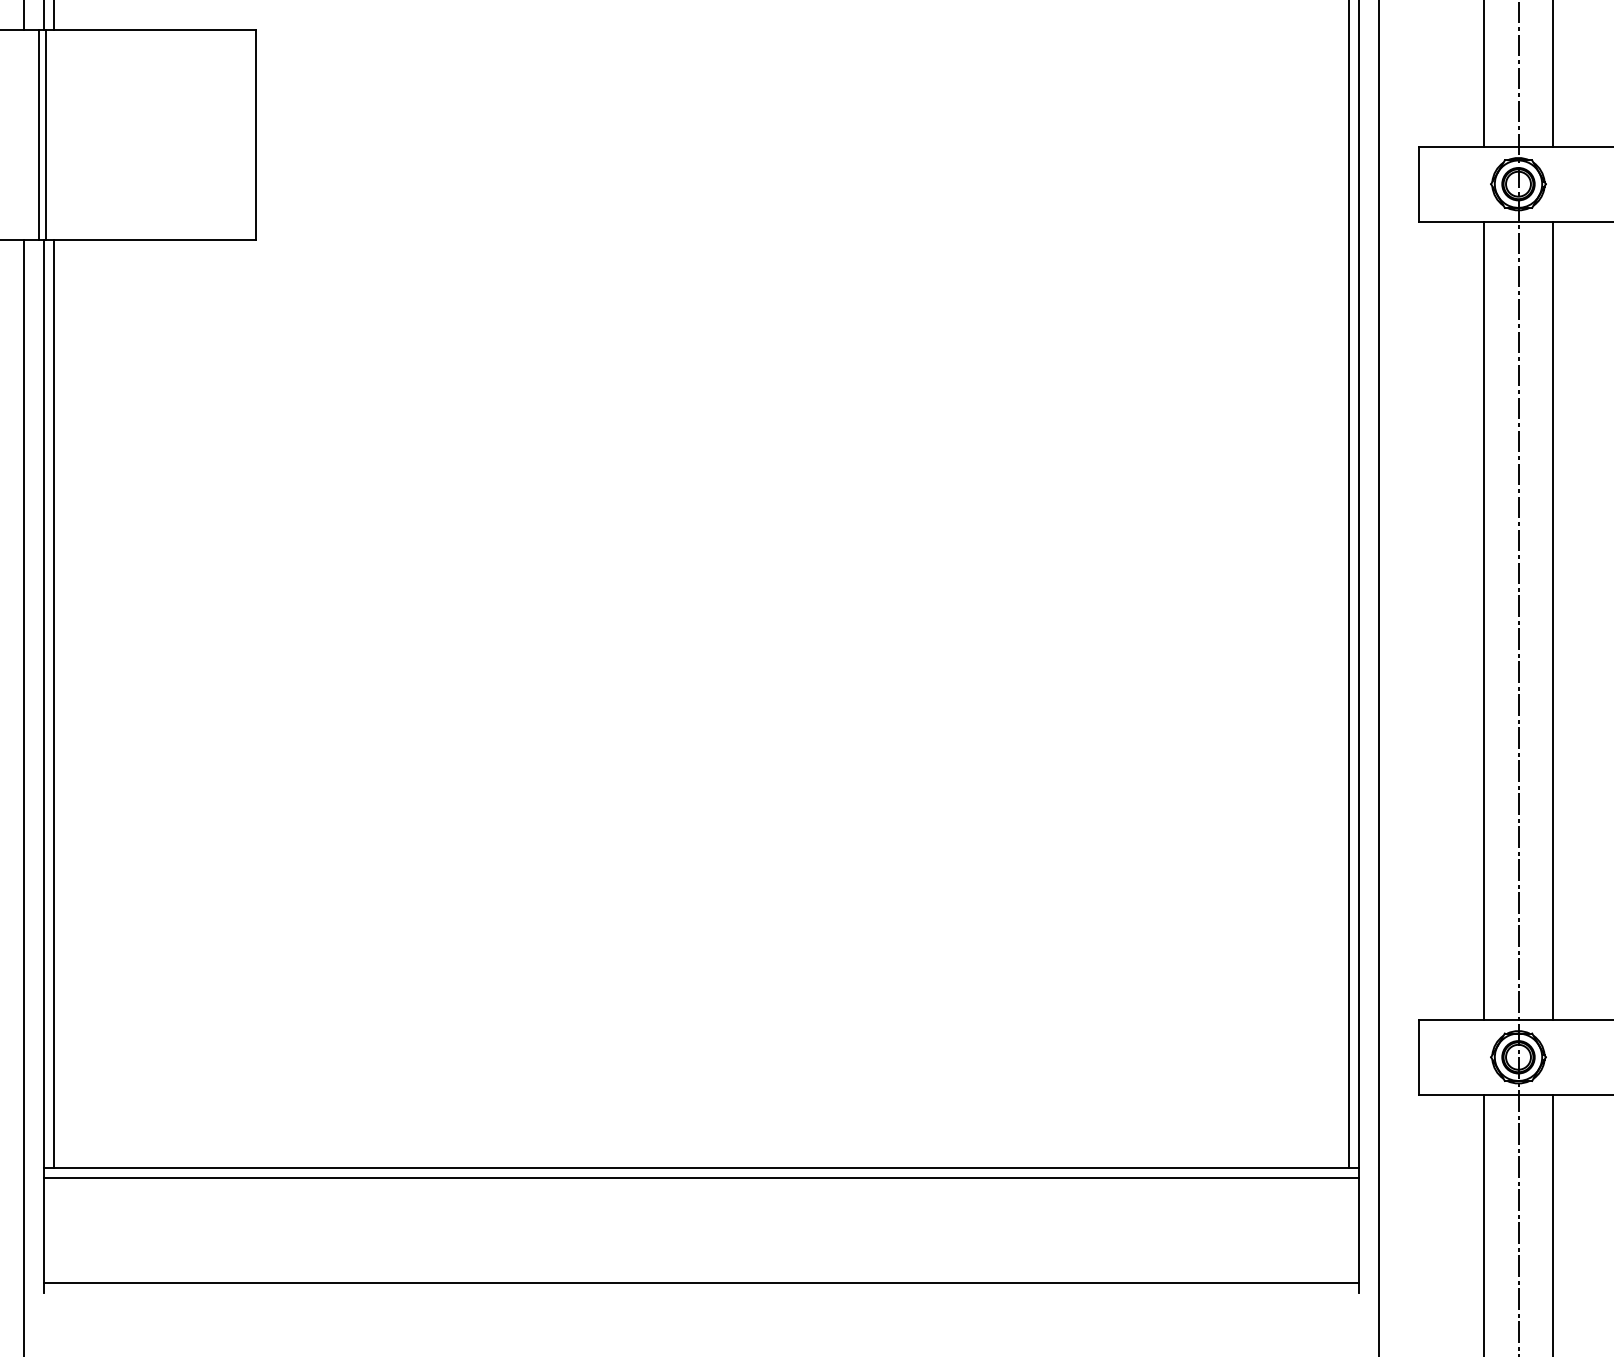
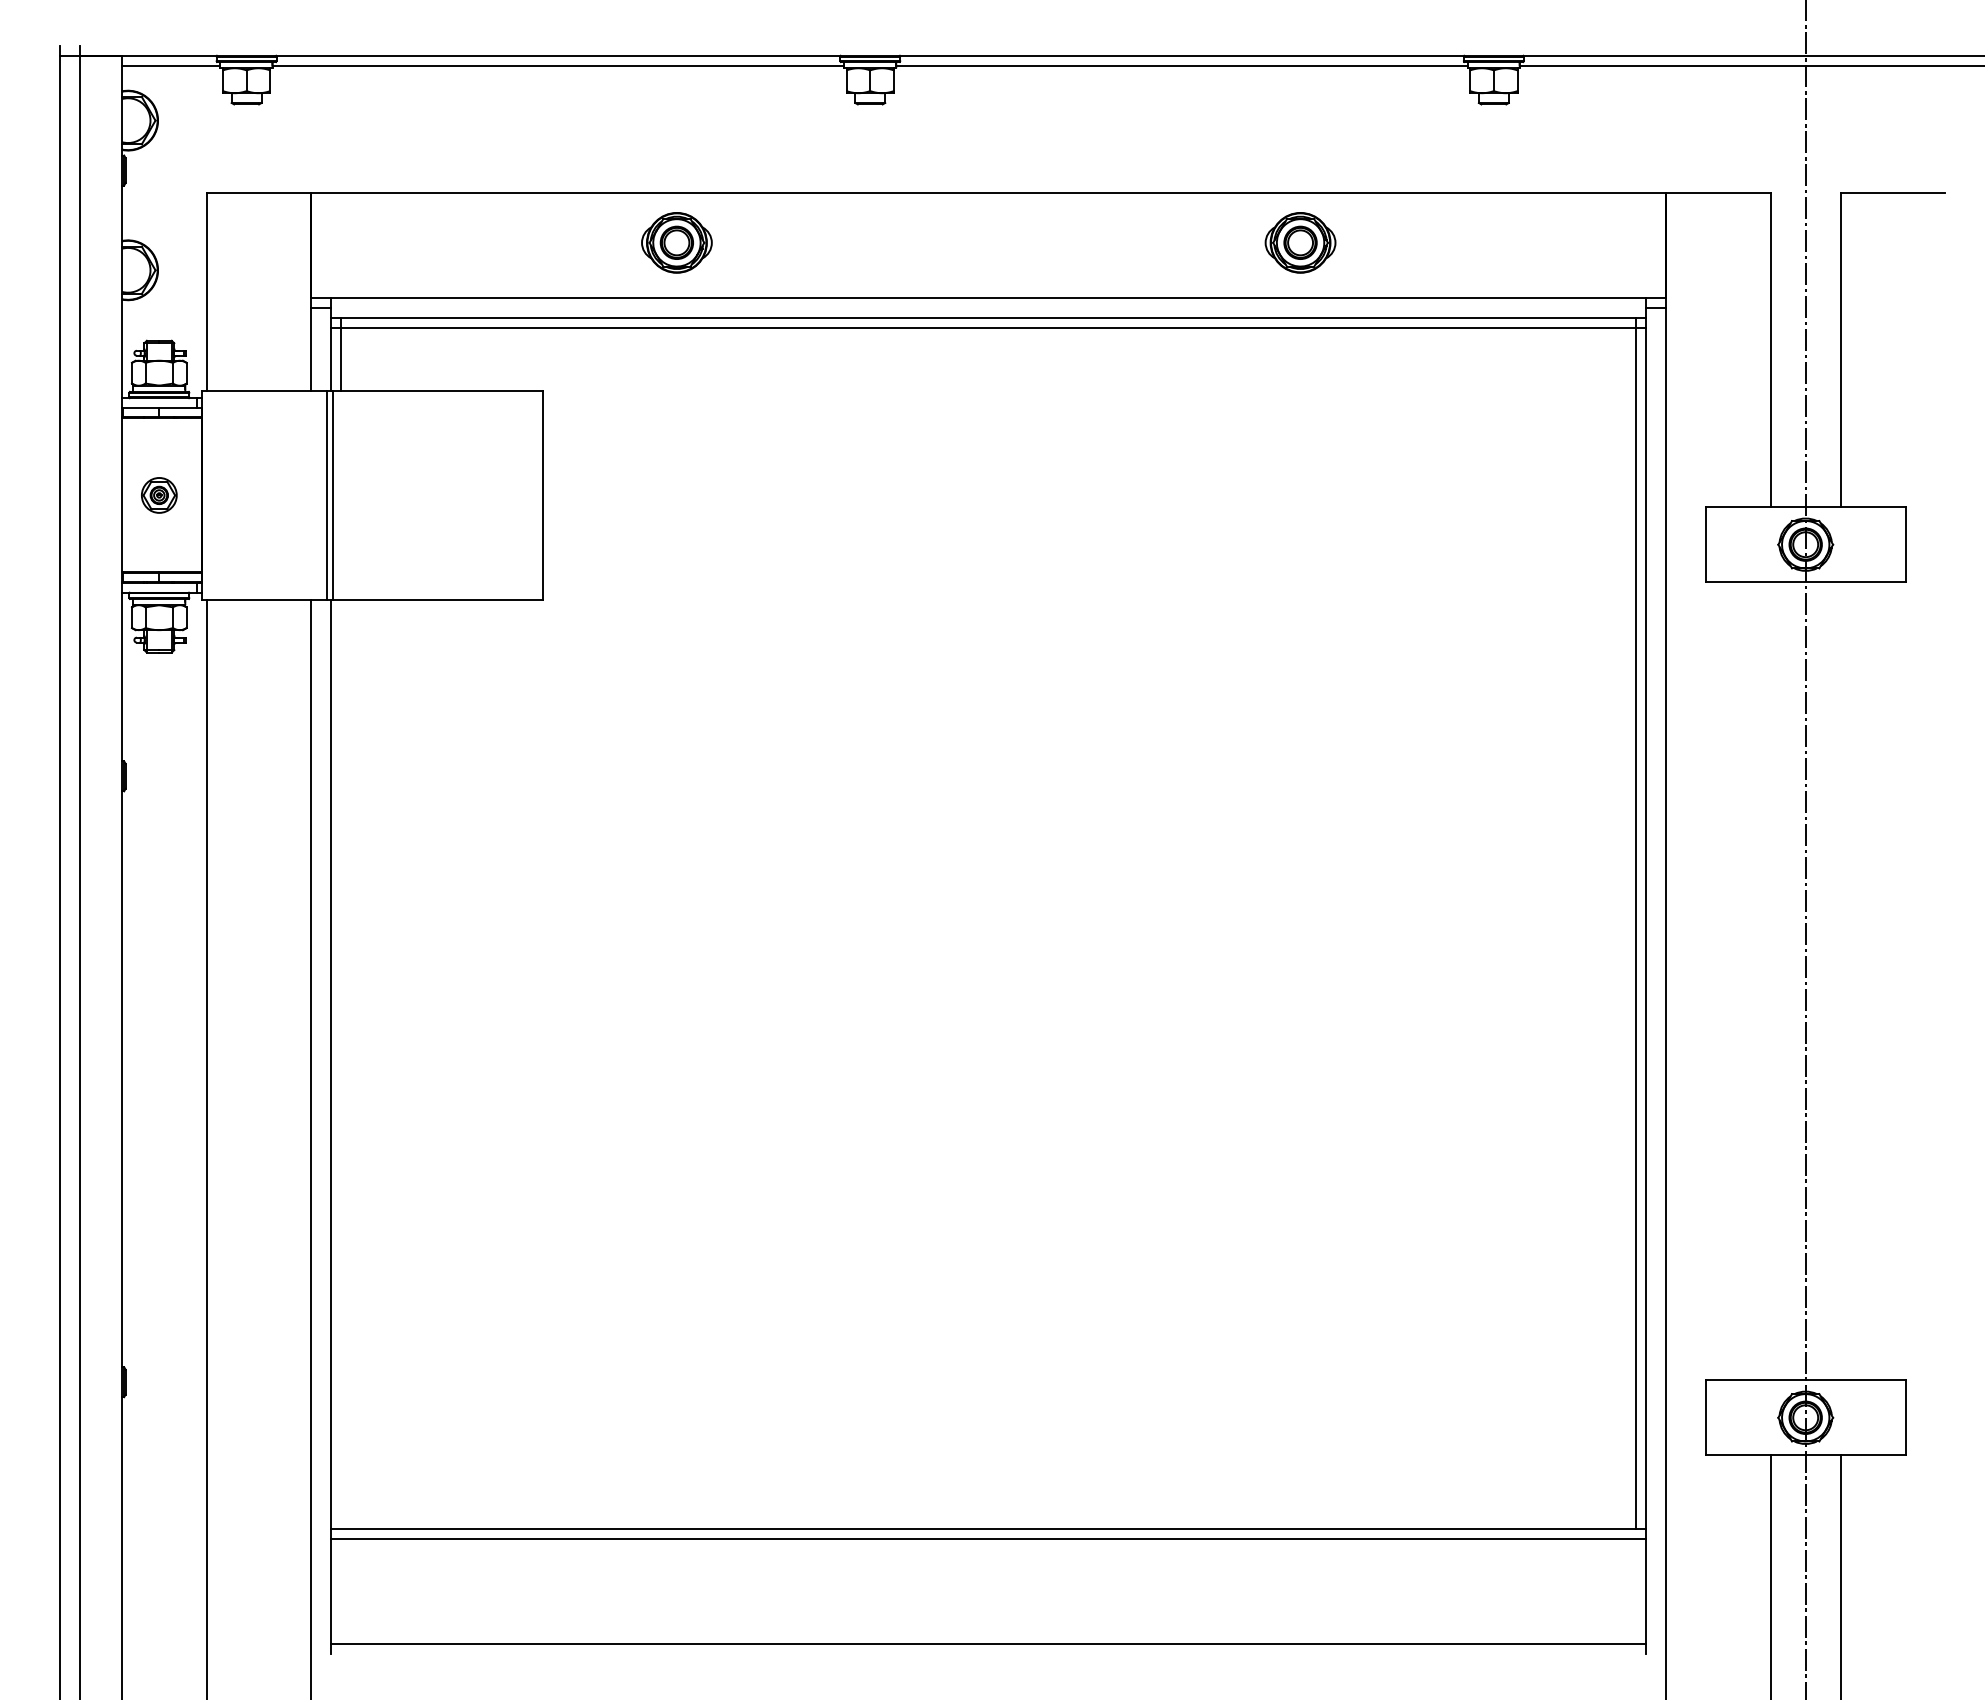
line: (1483, 620) -> (1770, 981), removed
line: (1553, 620) -> (1840, 981), removed
line: (54, 703) -> (341, 1064), removed

